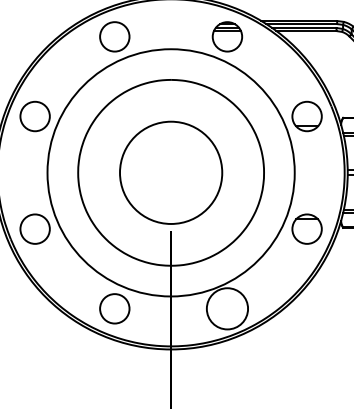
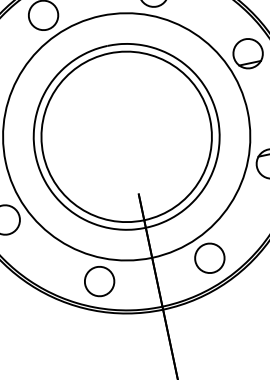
circle: (170, 172) -> (126, 136), size x1.67
circle: (227, 308) -> (209, 257), size x0.71

